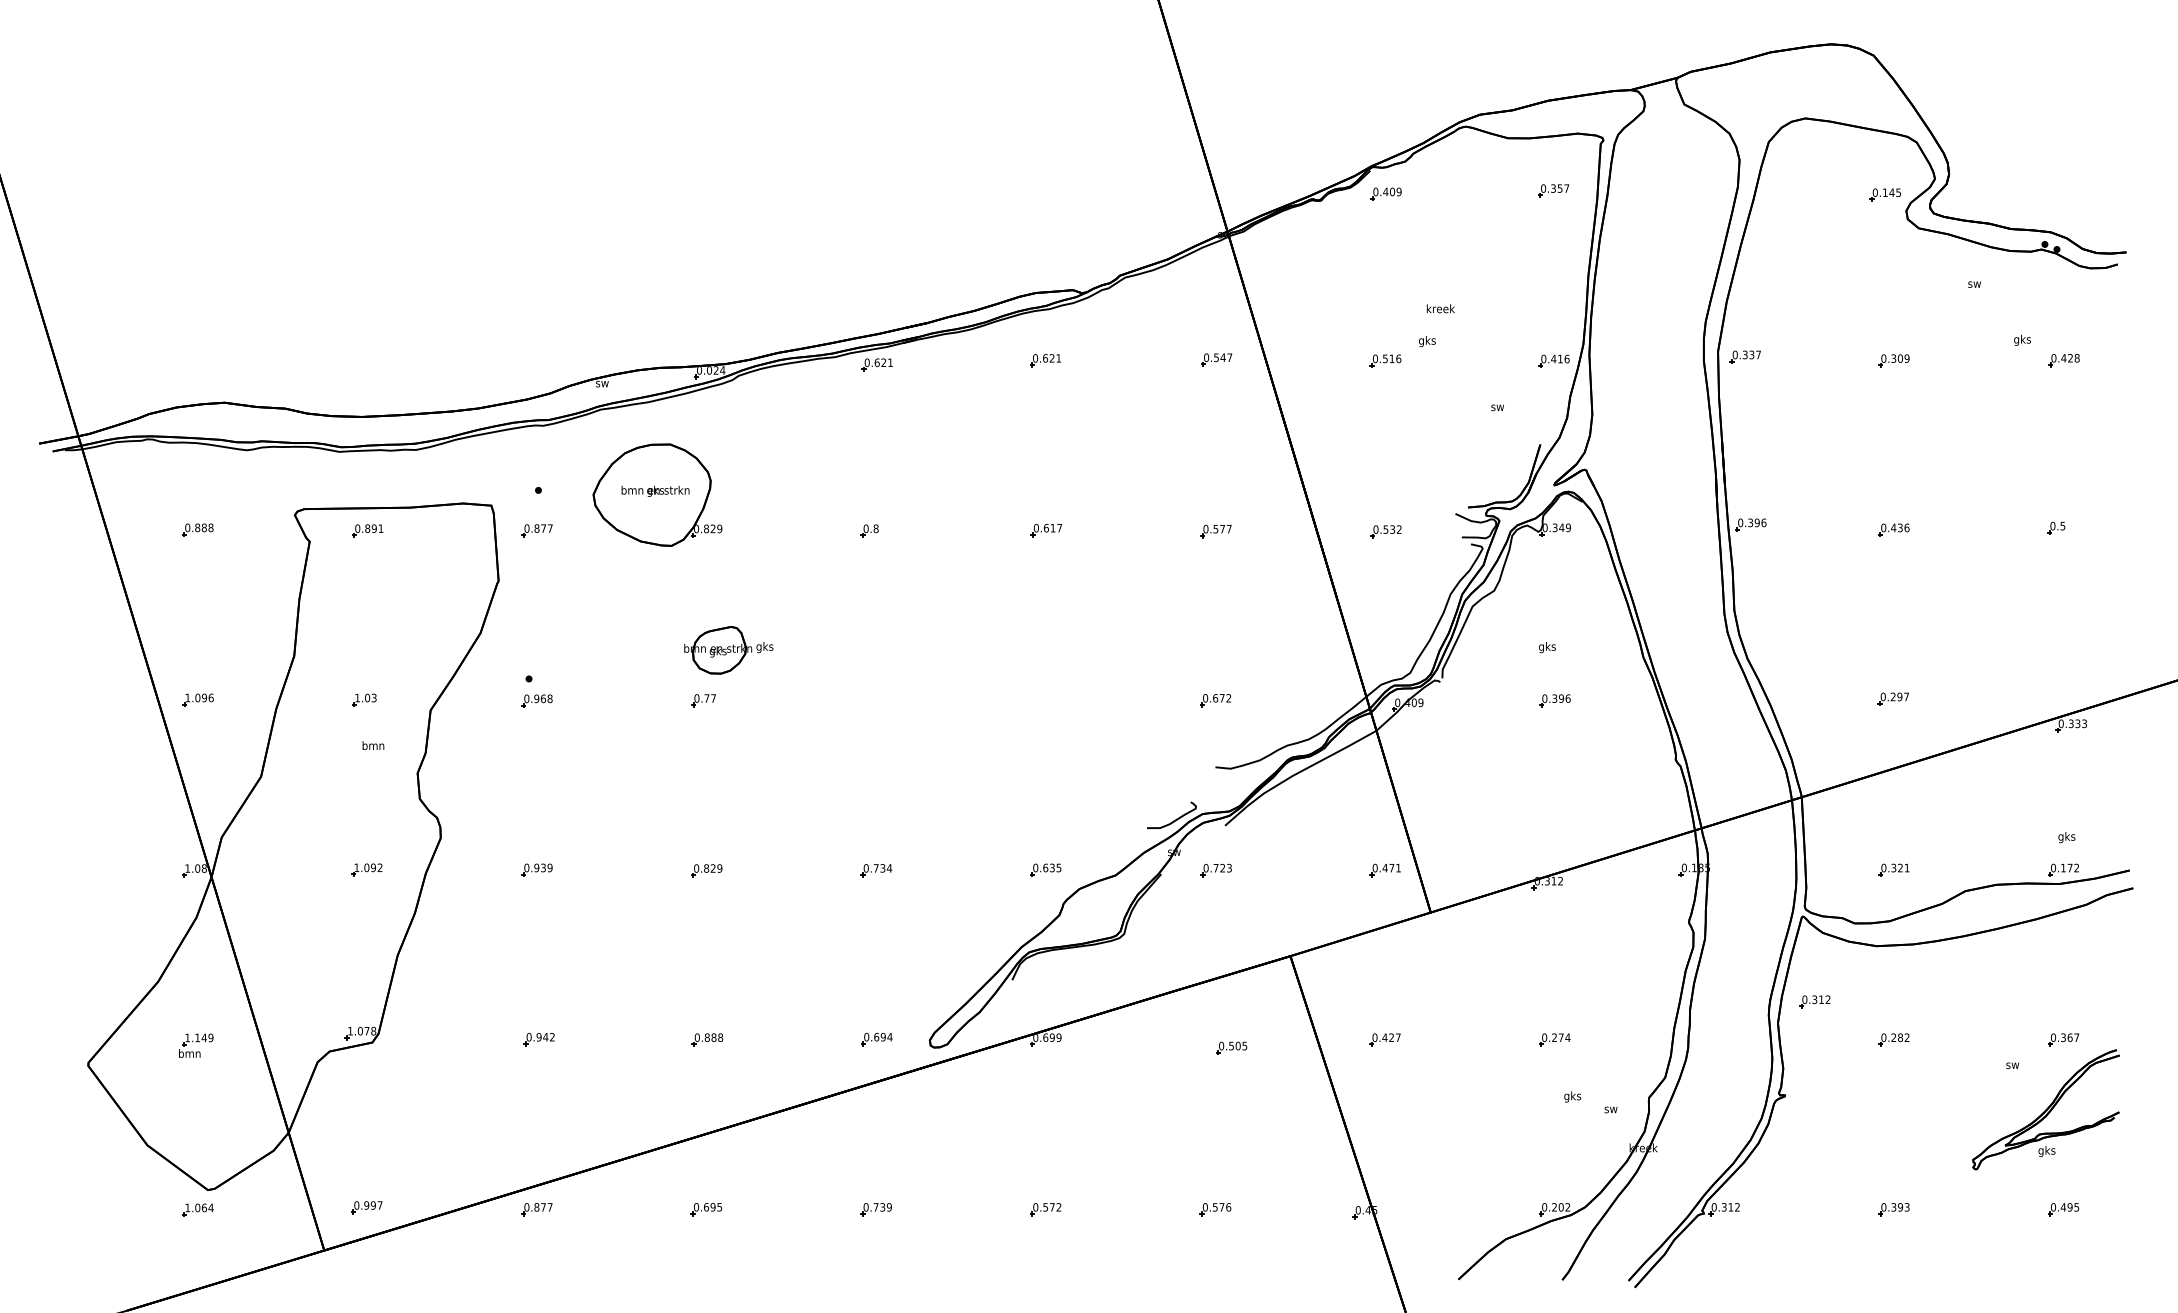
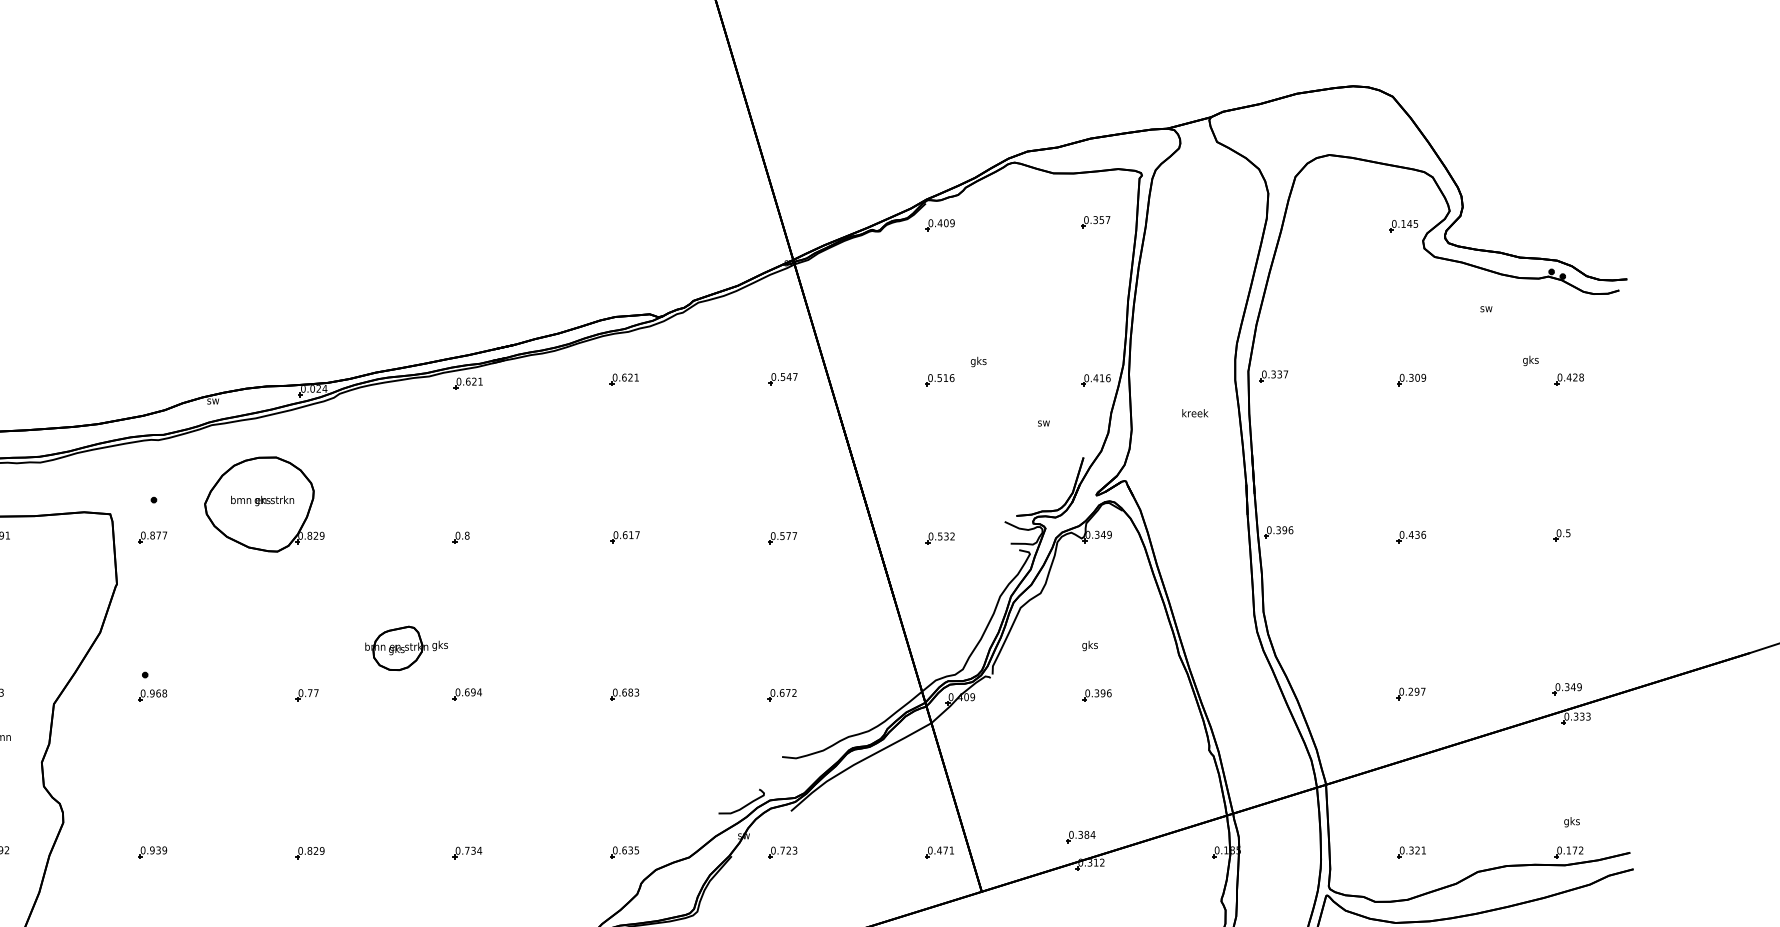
text: (1440, 308) -> (1194, 412), moved
part: (728, 650) -> (406, 648), moved
part: (2061, 693) -> (1567, 688), added
part: (876, 699) -> (467, 694), added
part: (1045, 699) -> (624, 694), added
part: (1537, 853) -> (1080, 836), added

